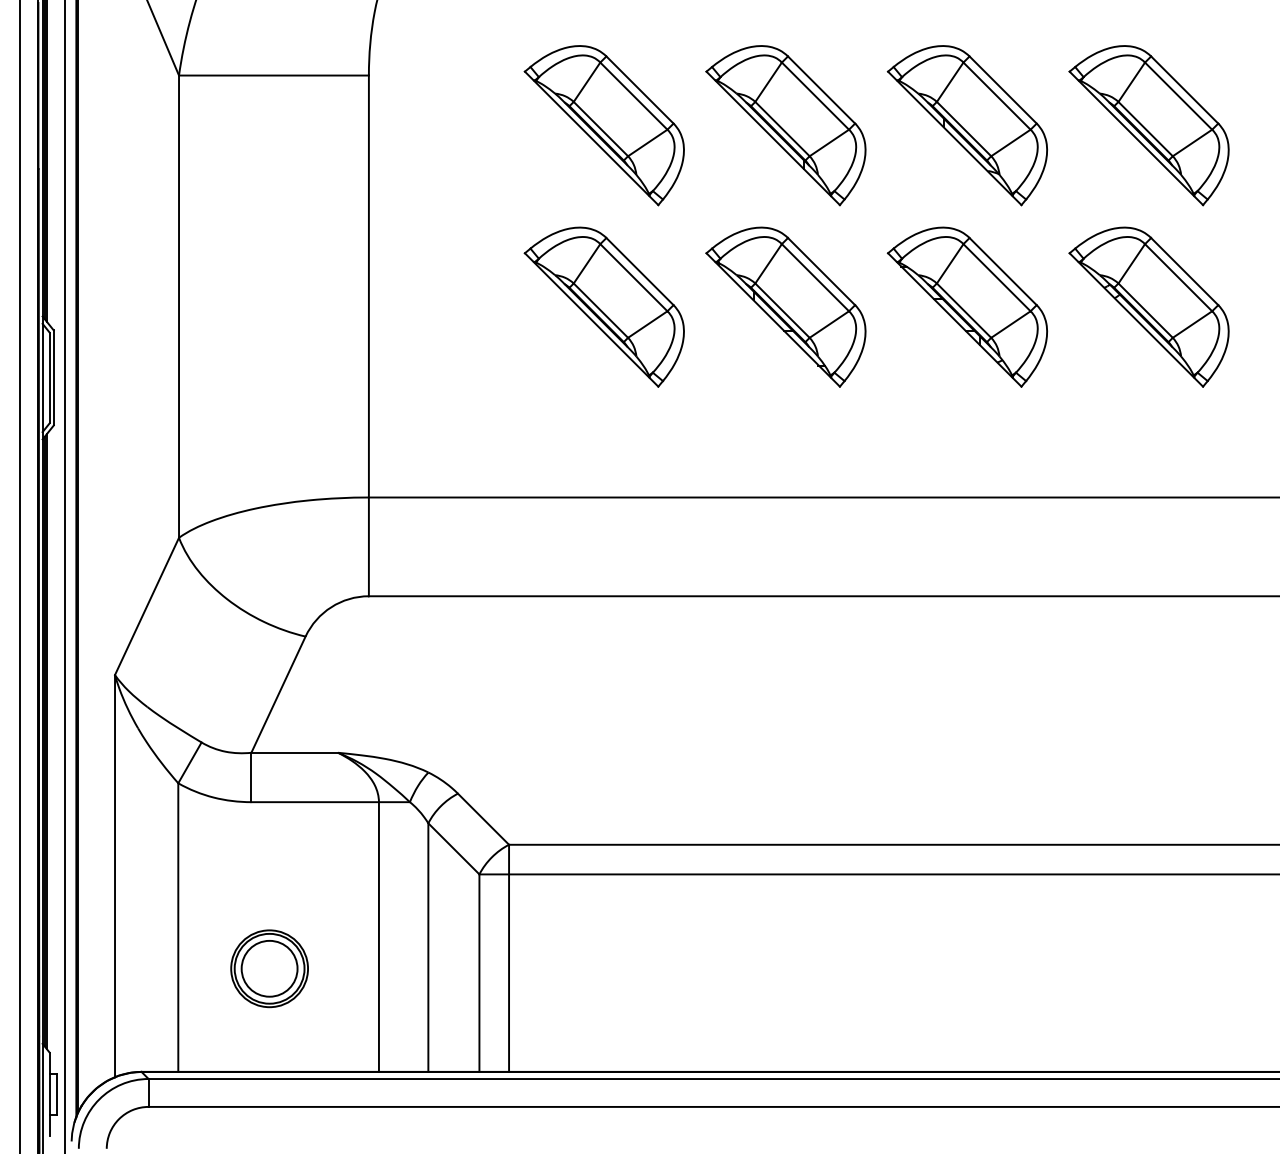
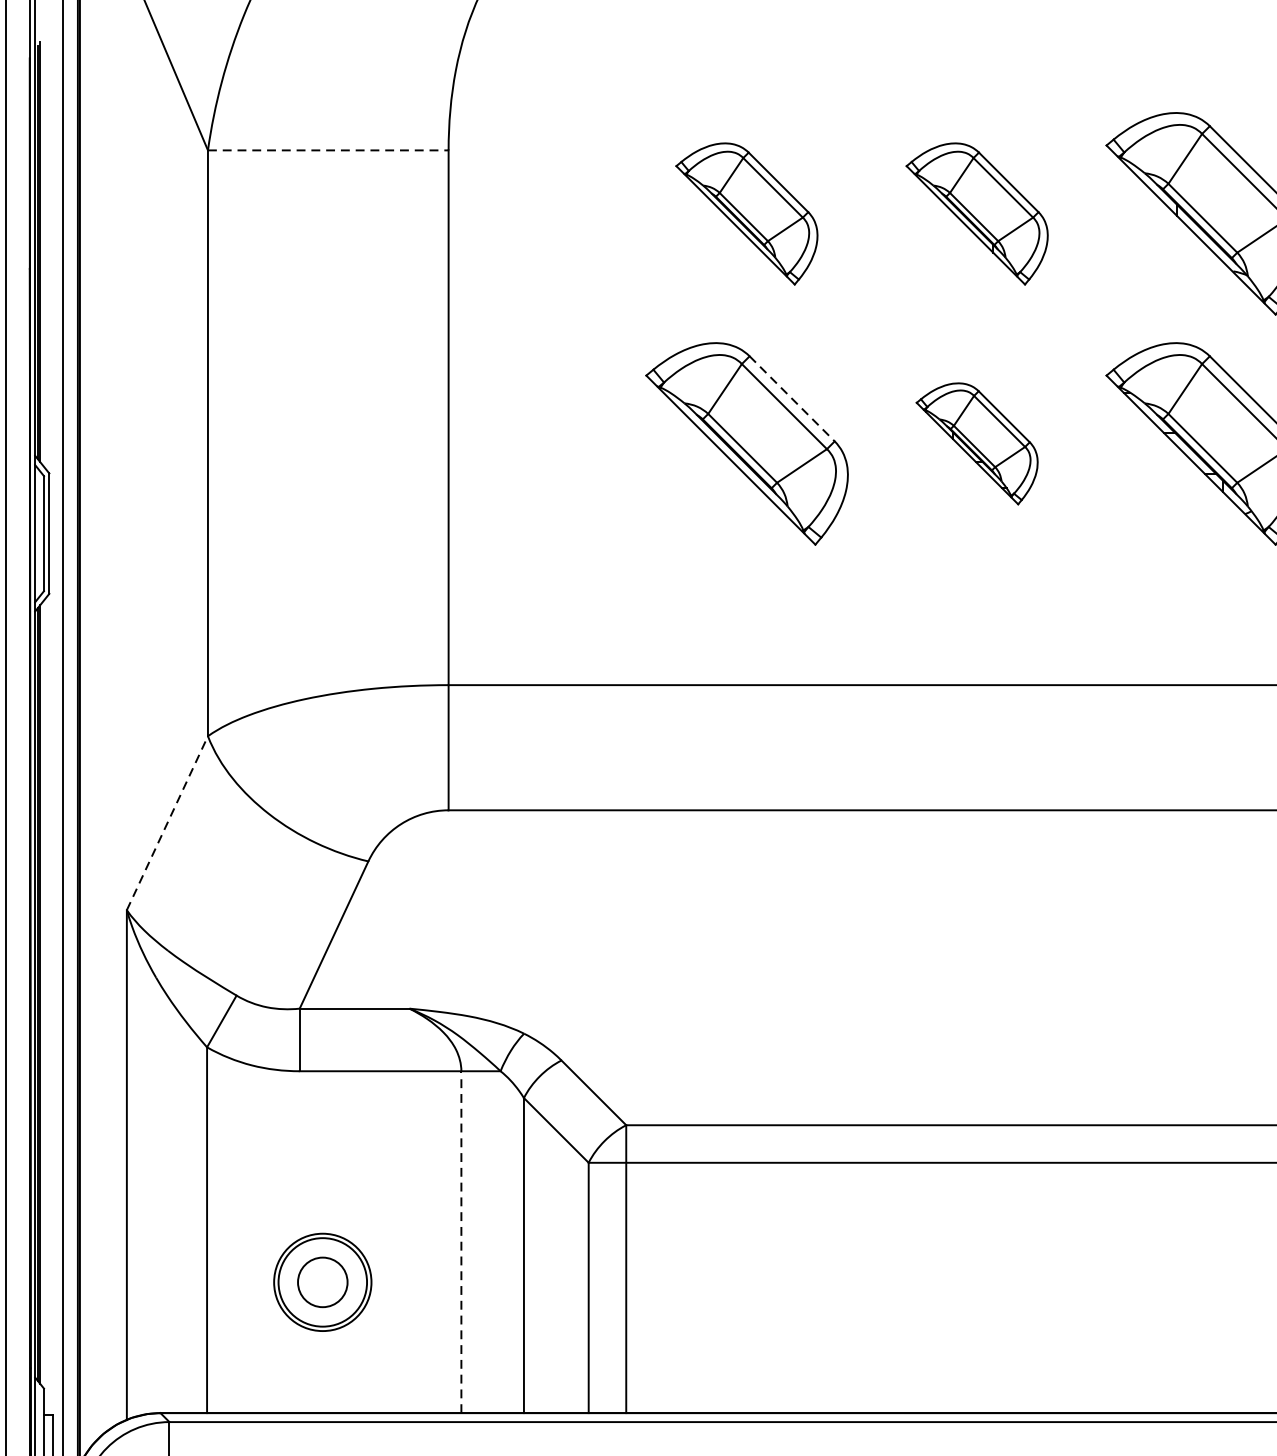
line: (273, 75) -> (327, 150), solid -> dashed
part: (603, 125) -> (745, 213), size x0.7
part: (785, 125) -> (976, 213), size x0.7
line: (640, 271) -> (792, 398), solid -> dashed
part: (785, 306) -> (976, 443), size x0.6
line: (147, 606) -> (168, 823), solid -> dashed
line: (378, 937) -> (460, 1242), solid -> dashed
circle: (269, 968) -> (322, 1282), size x0.7

